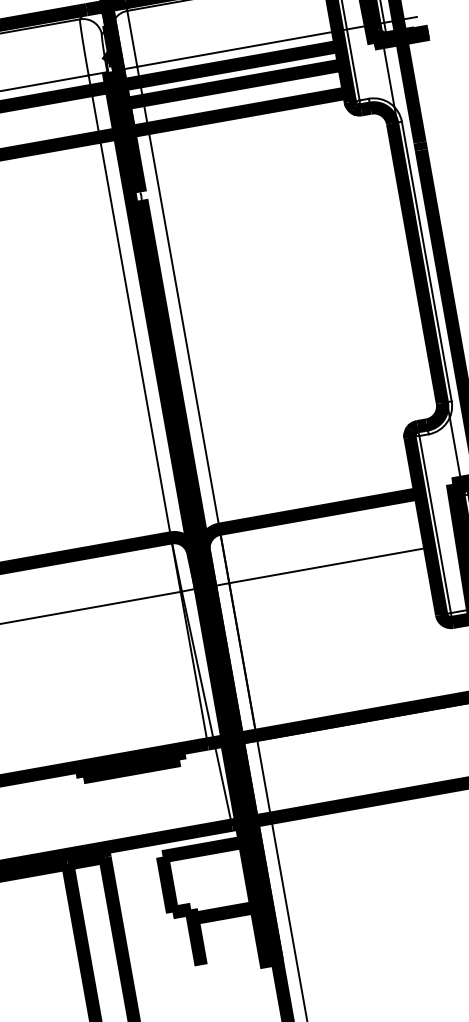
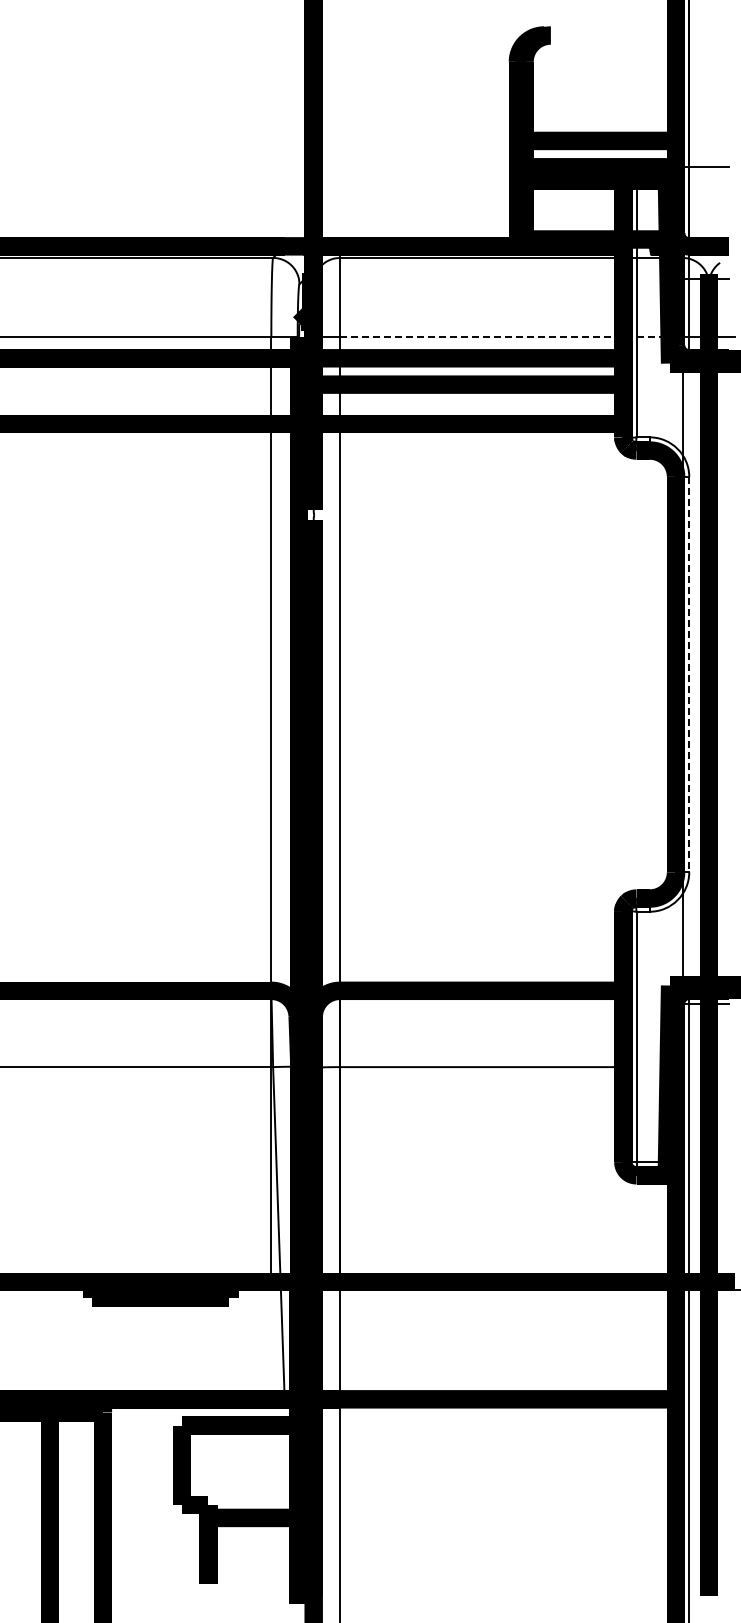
line: (258, 44) -> (511, 336), solid -> dashed
line: (426, 261) -> (689, 674), solid -> dashed

